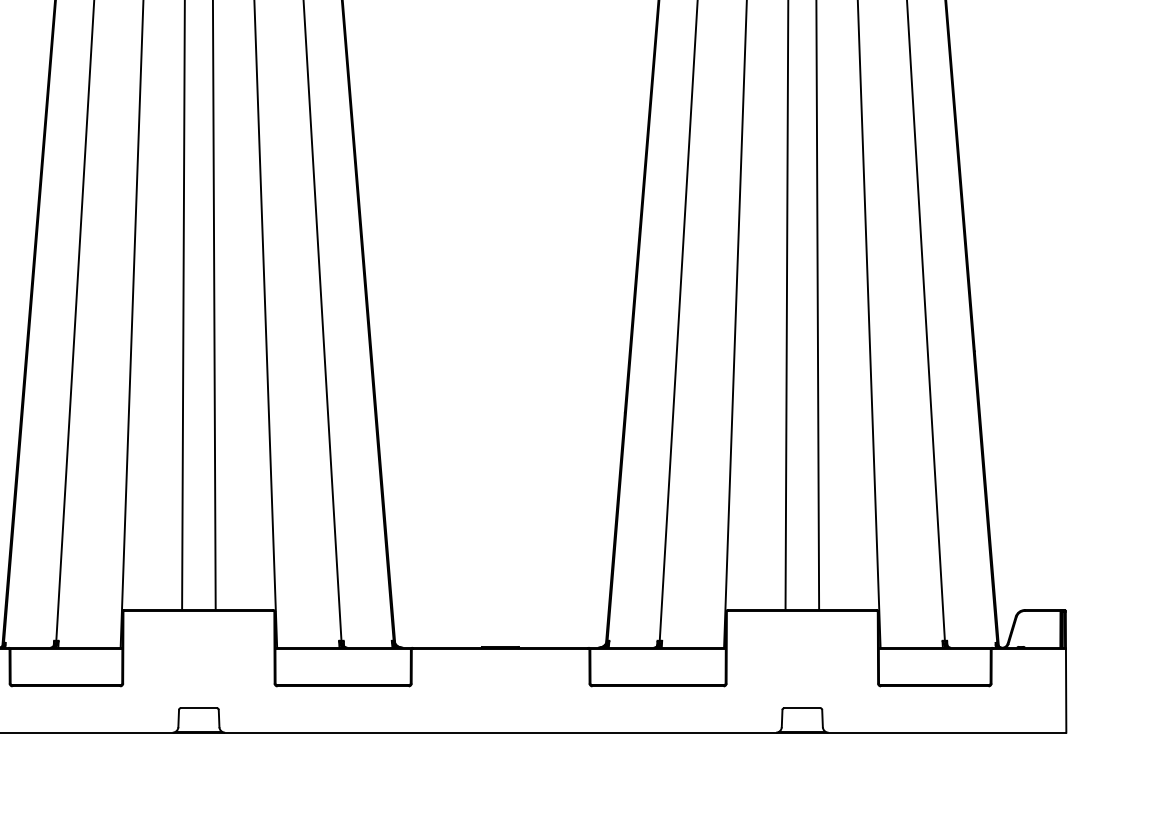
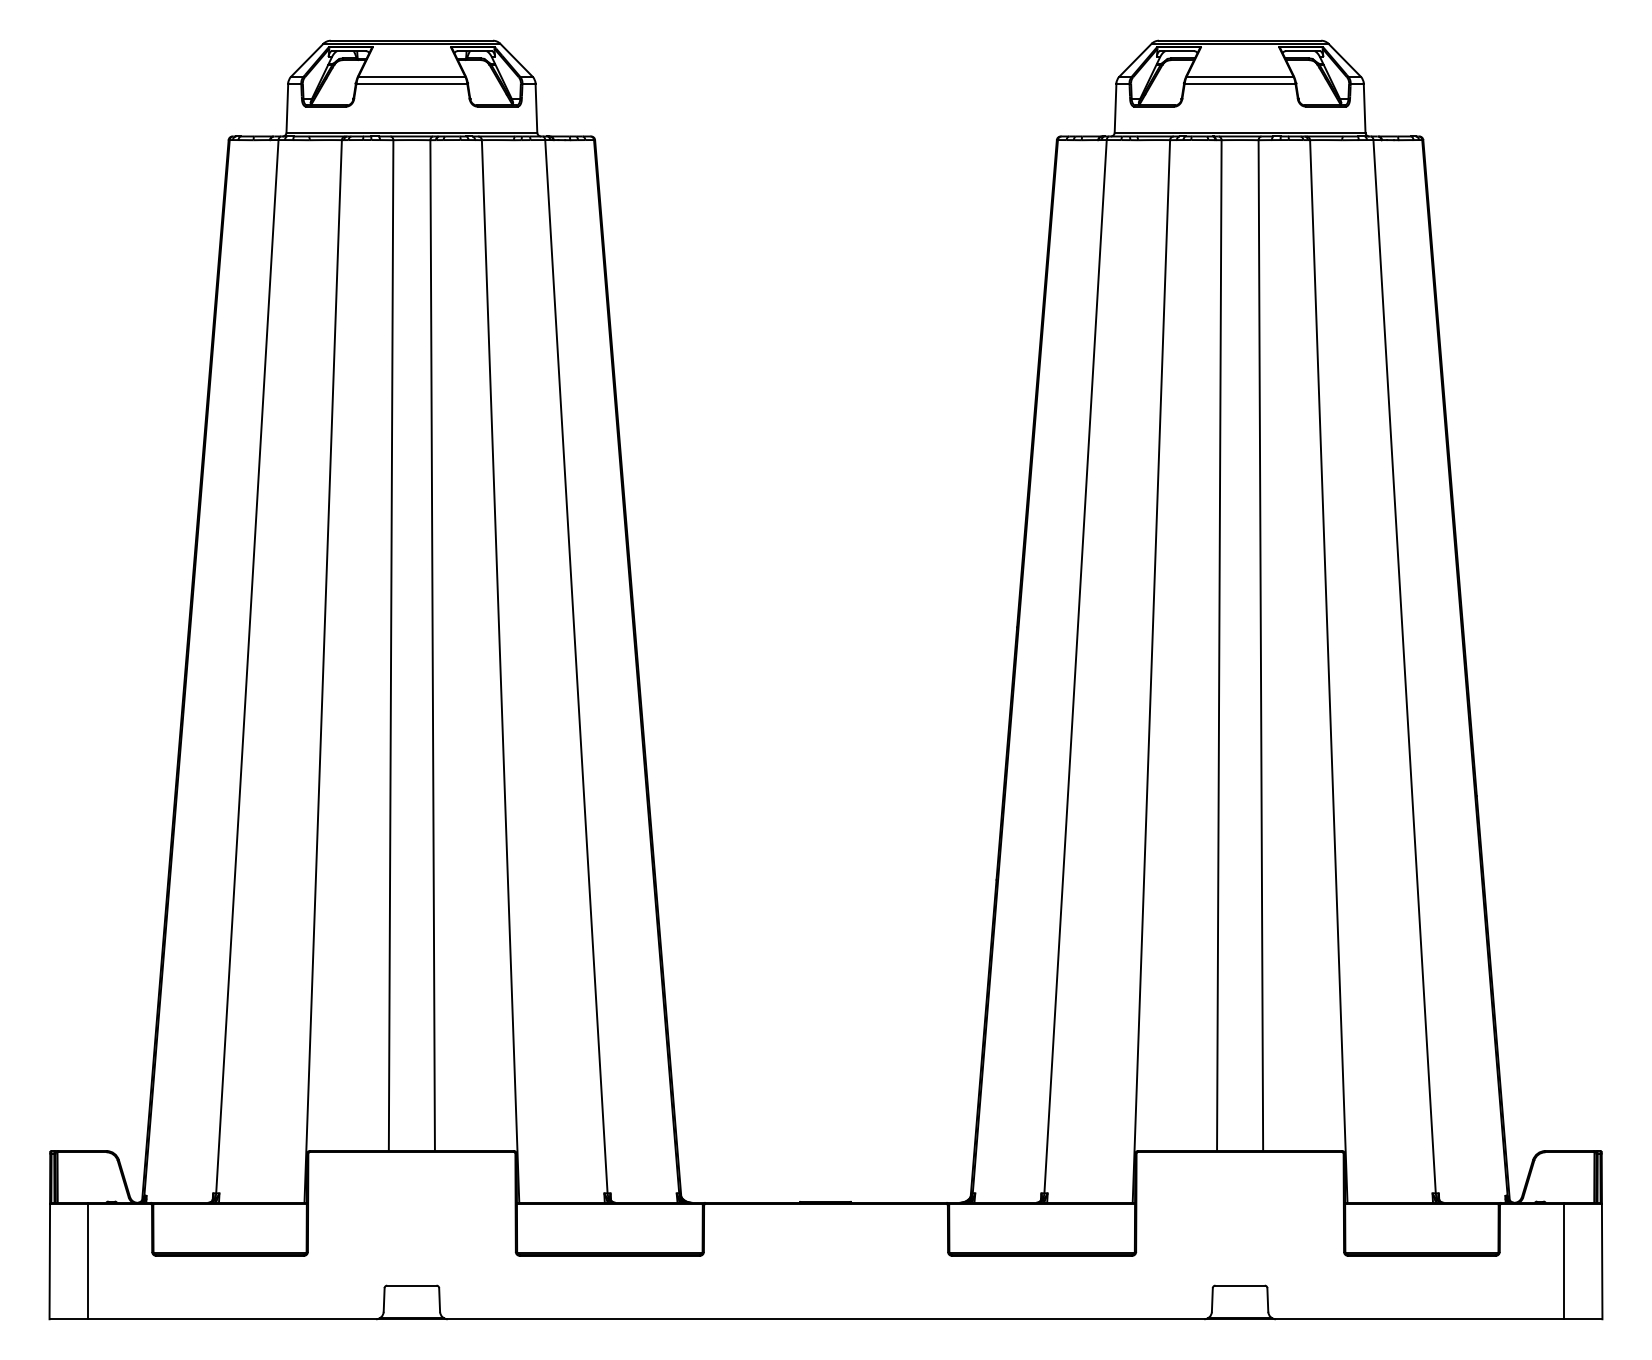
line: (1037, 689) -> (1563, 1260), added

